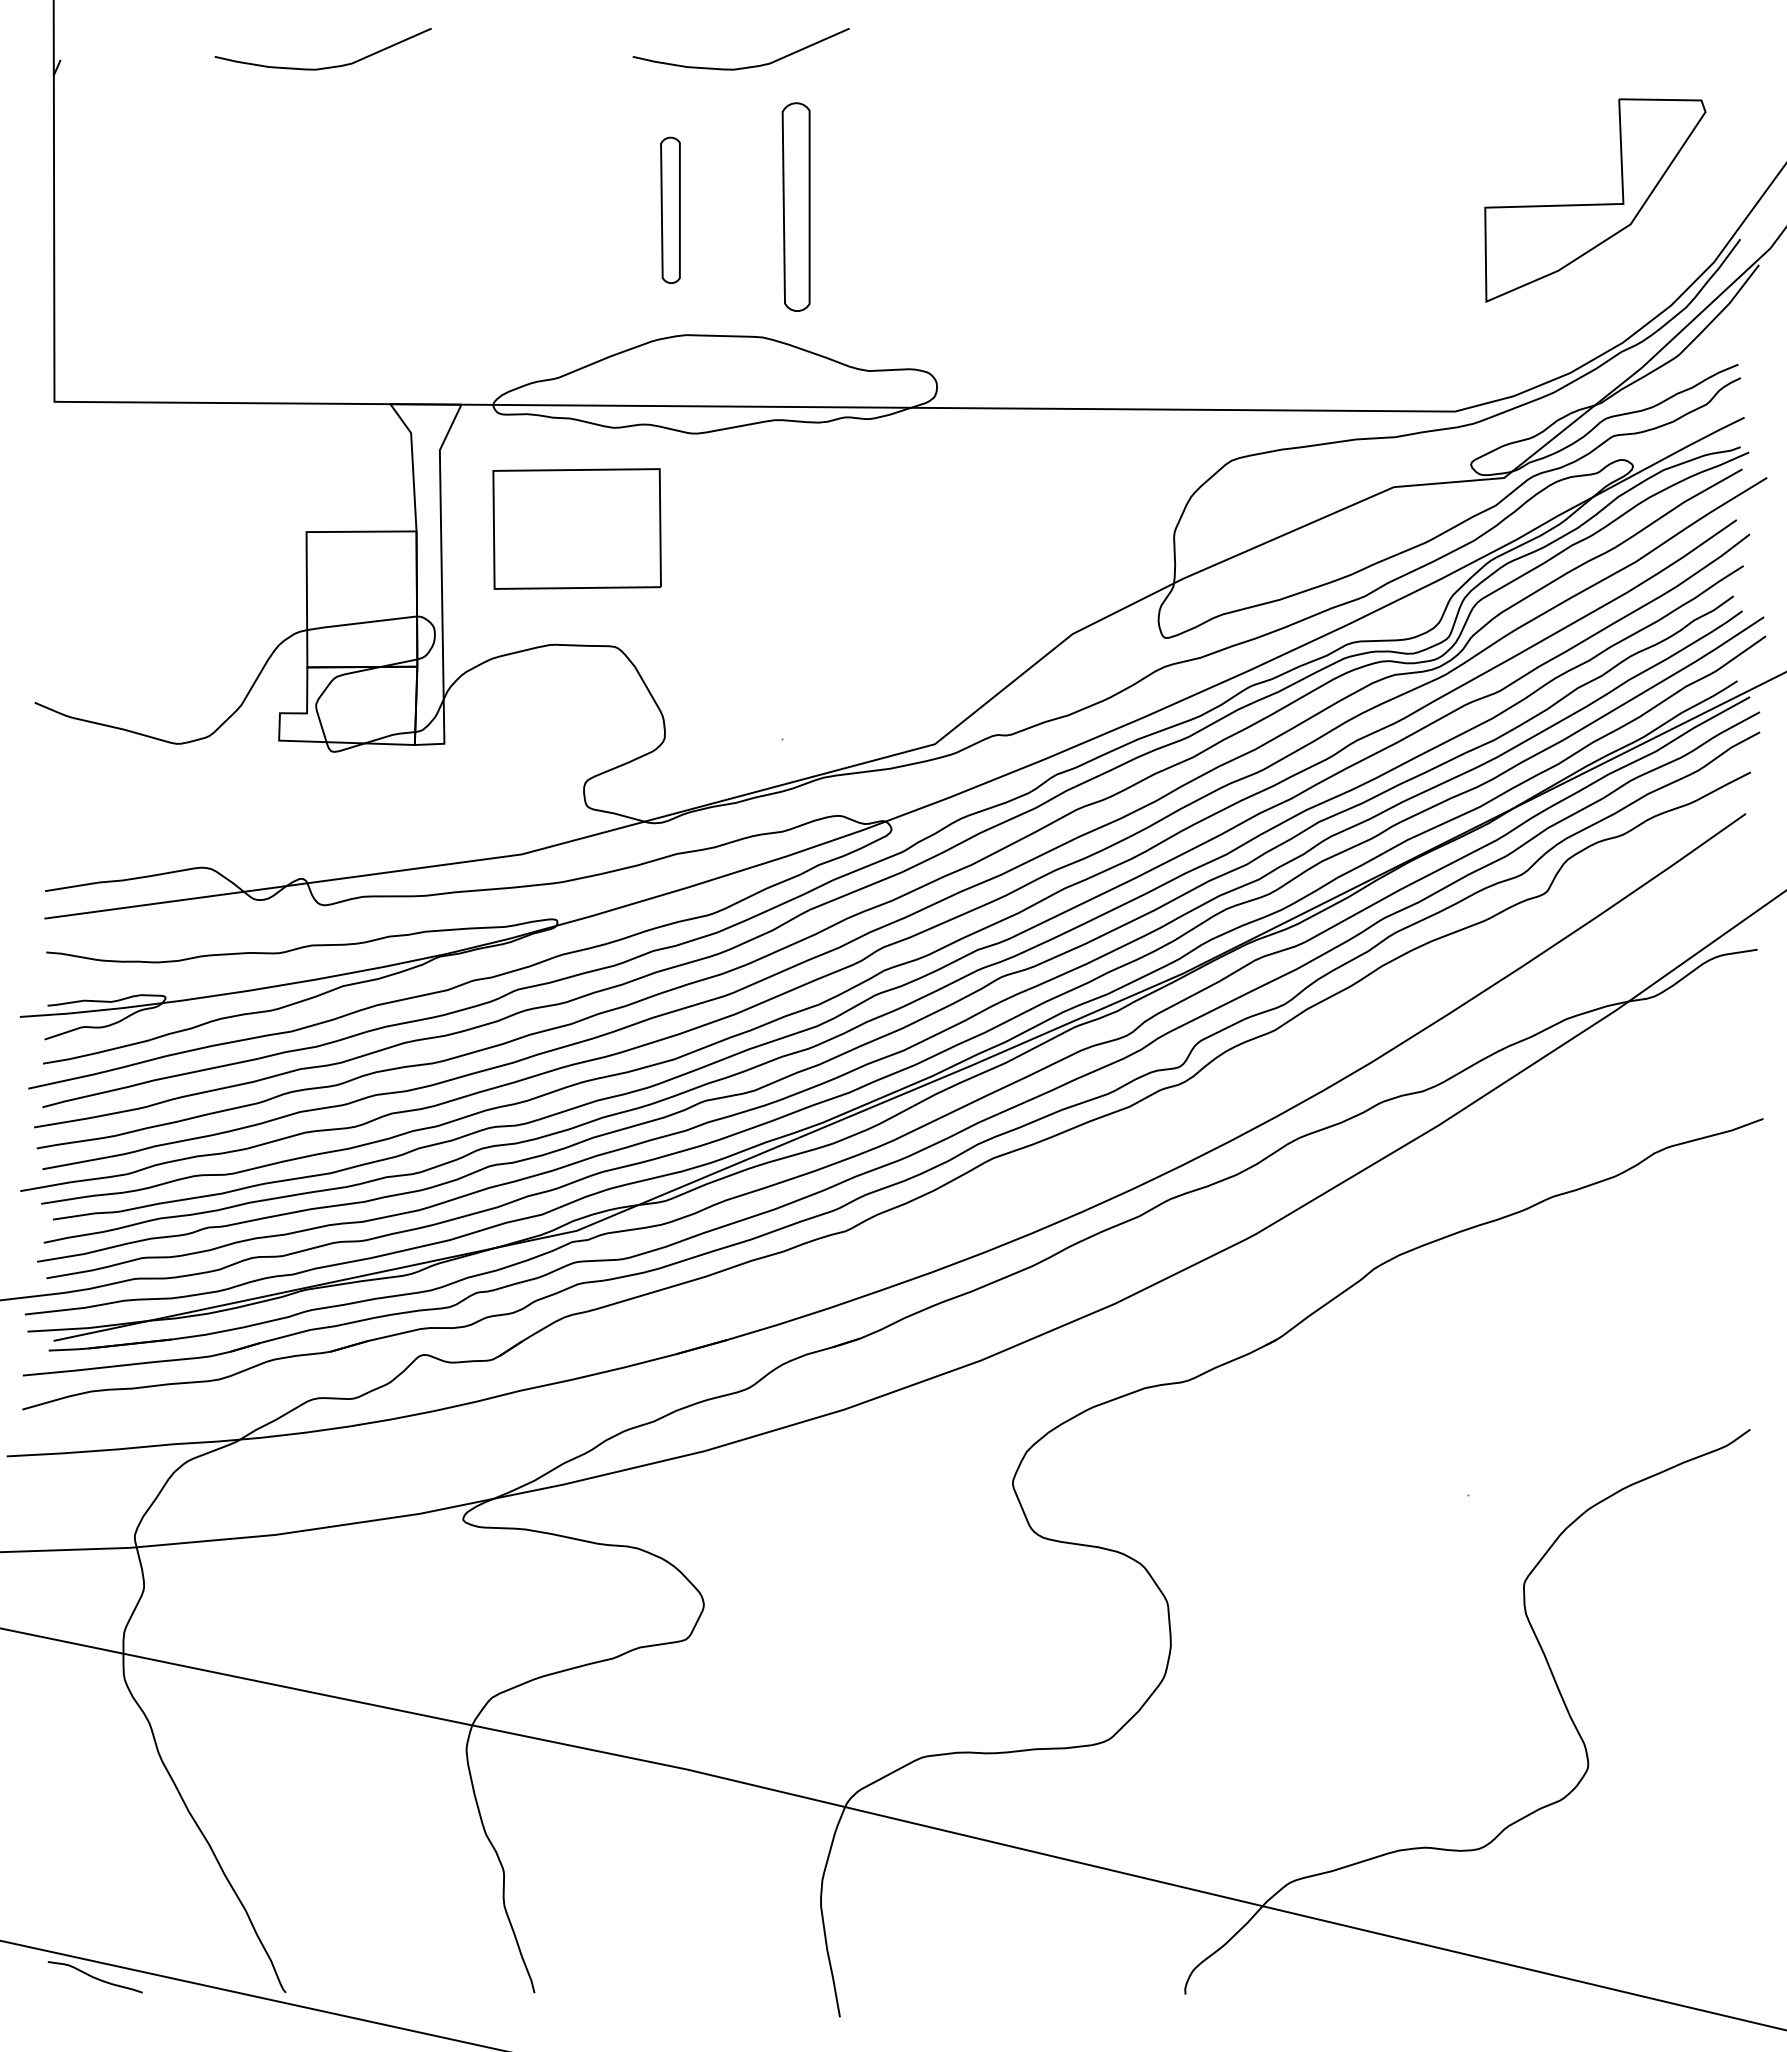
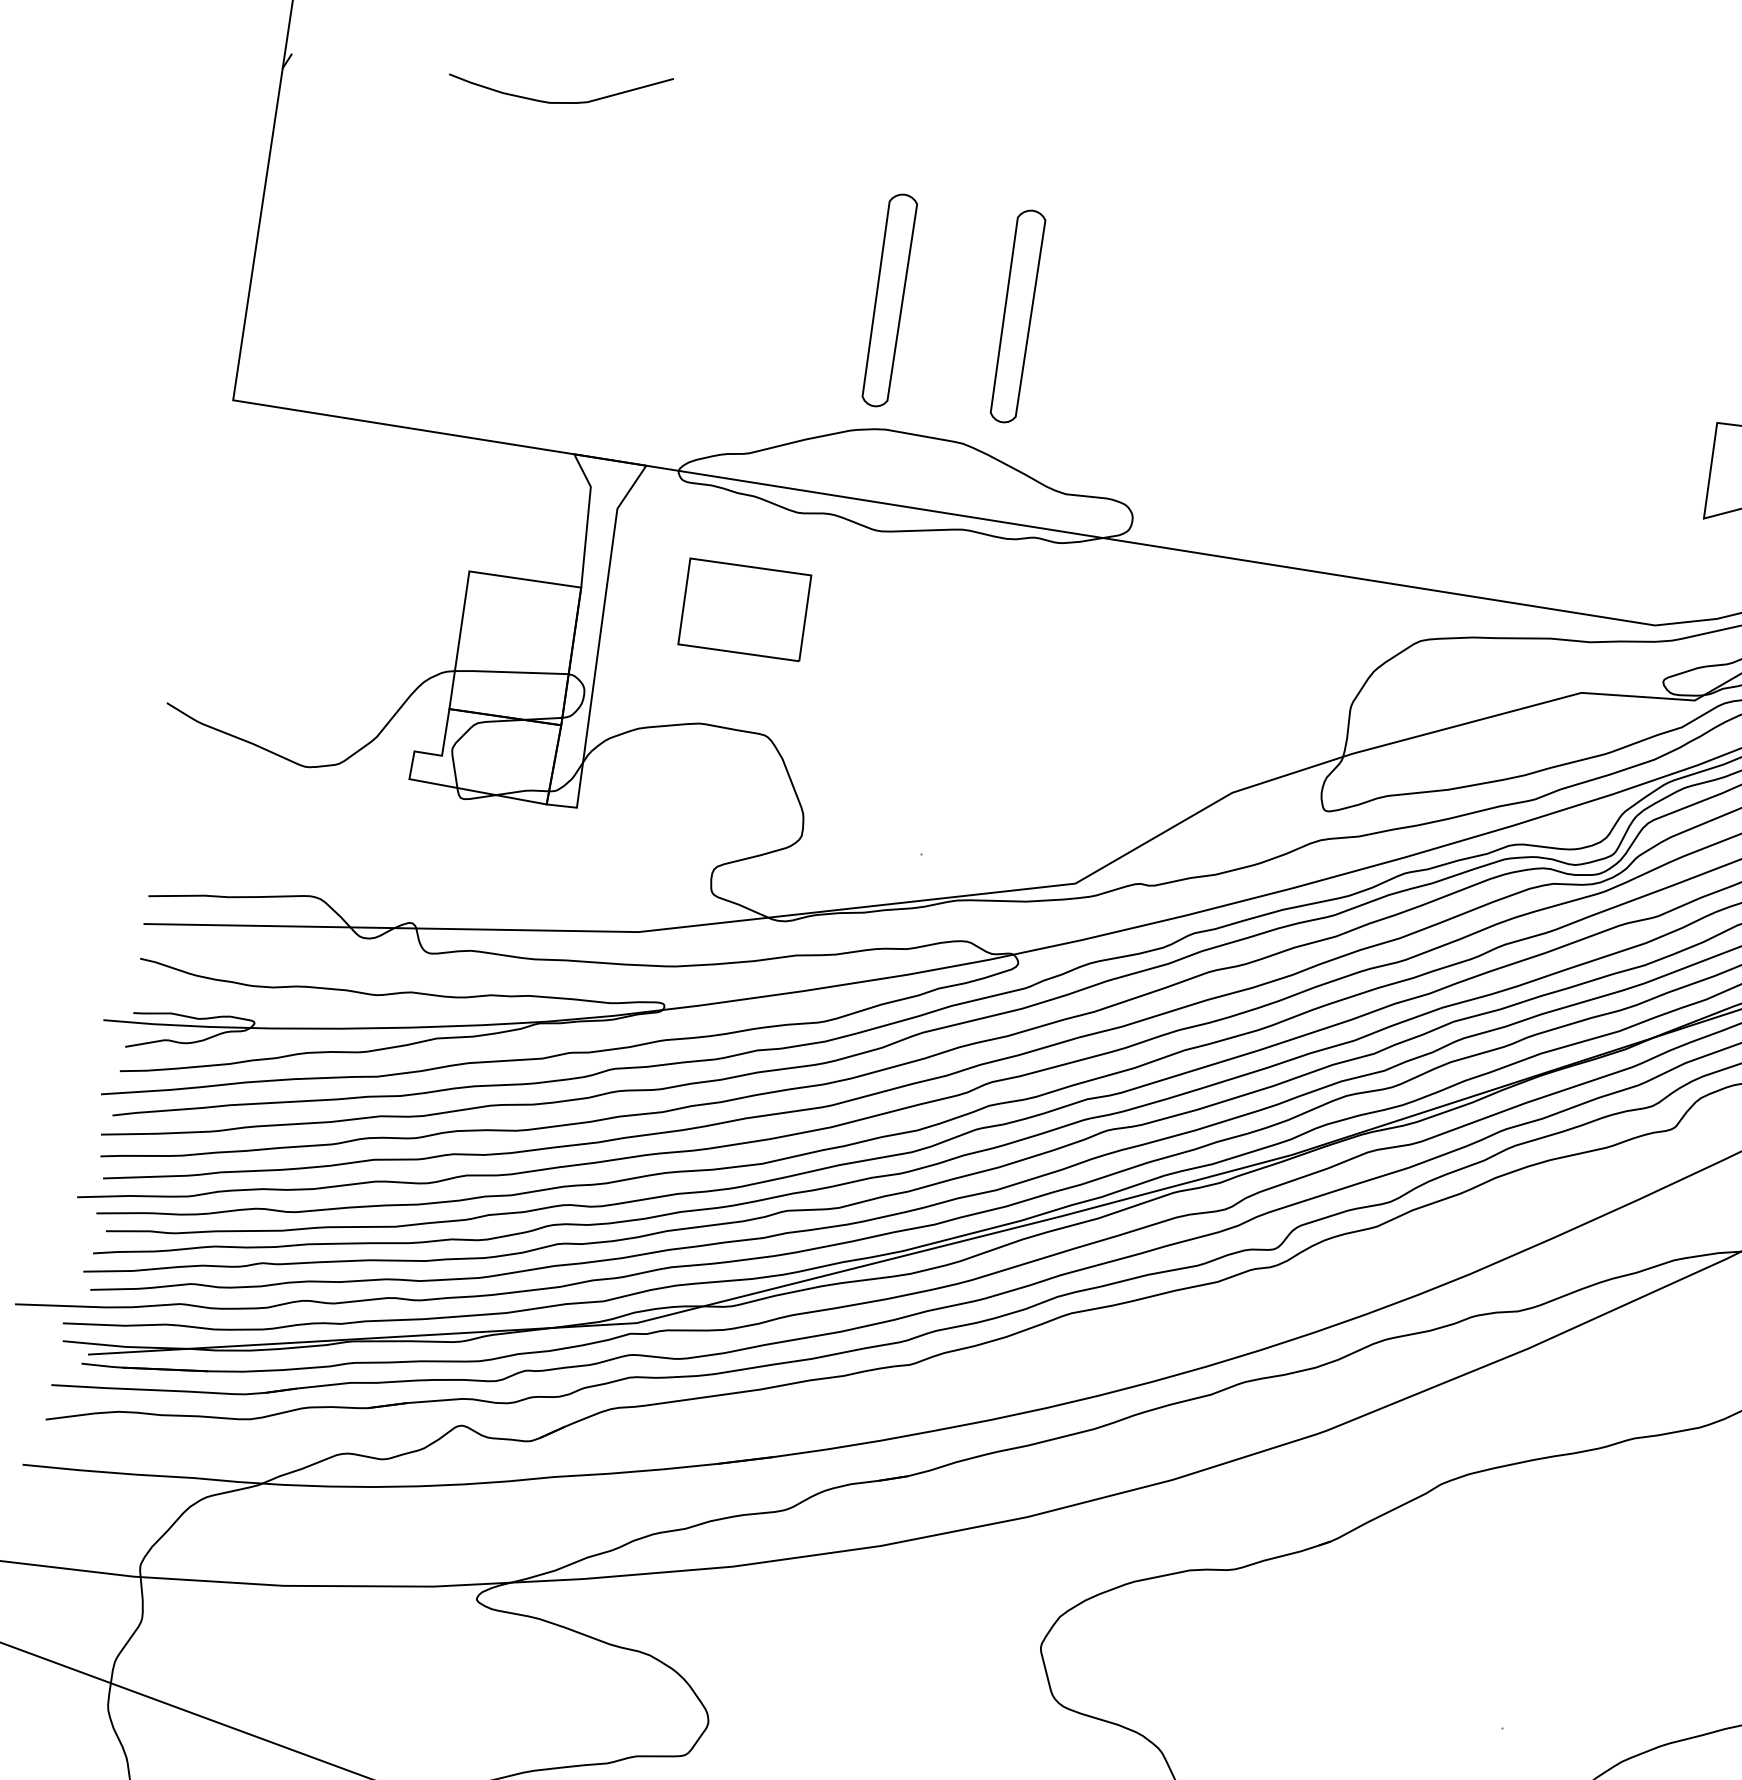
curve: (740, 67) -> (981, 165), removed
part: (670, 210) -> (888, 300), size x1.43
part: (576, 528) -> (744, 609), size x0.71

